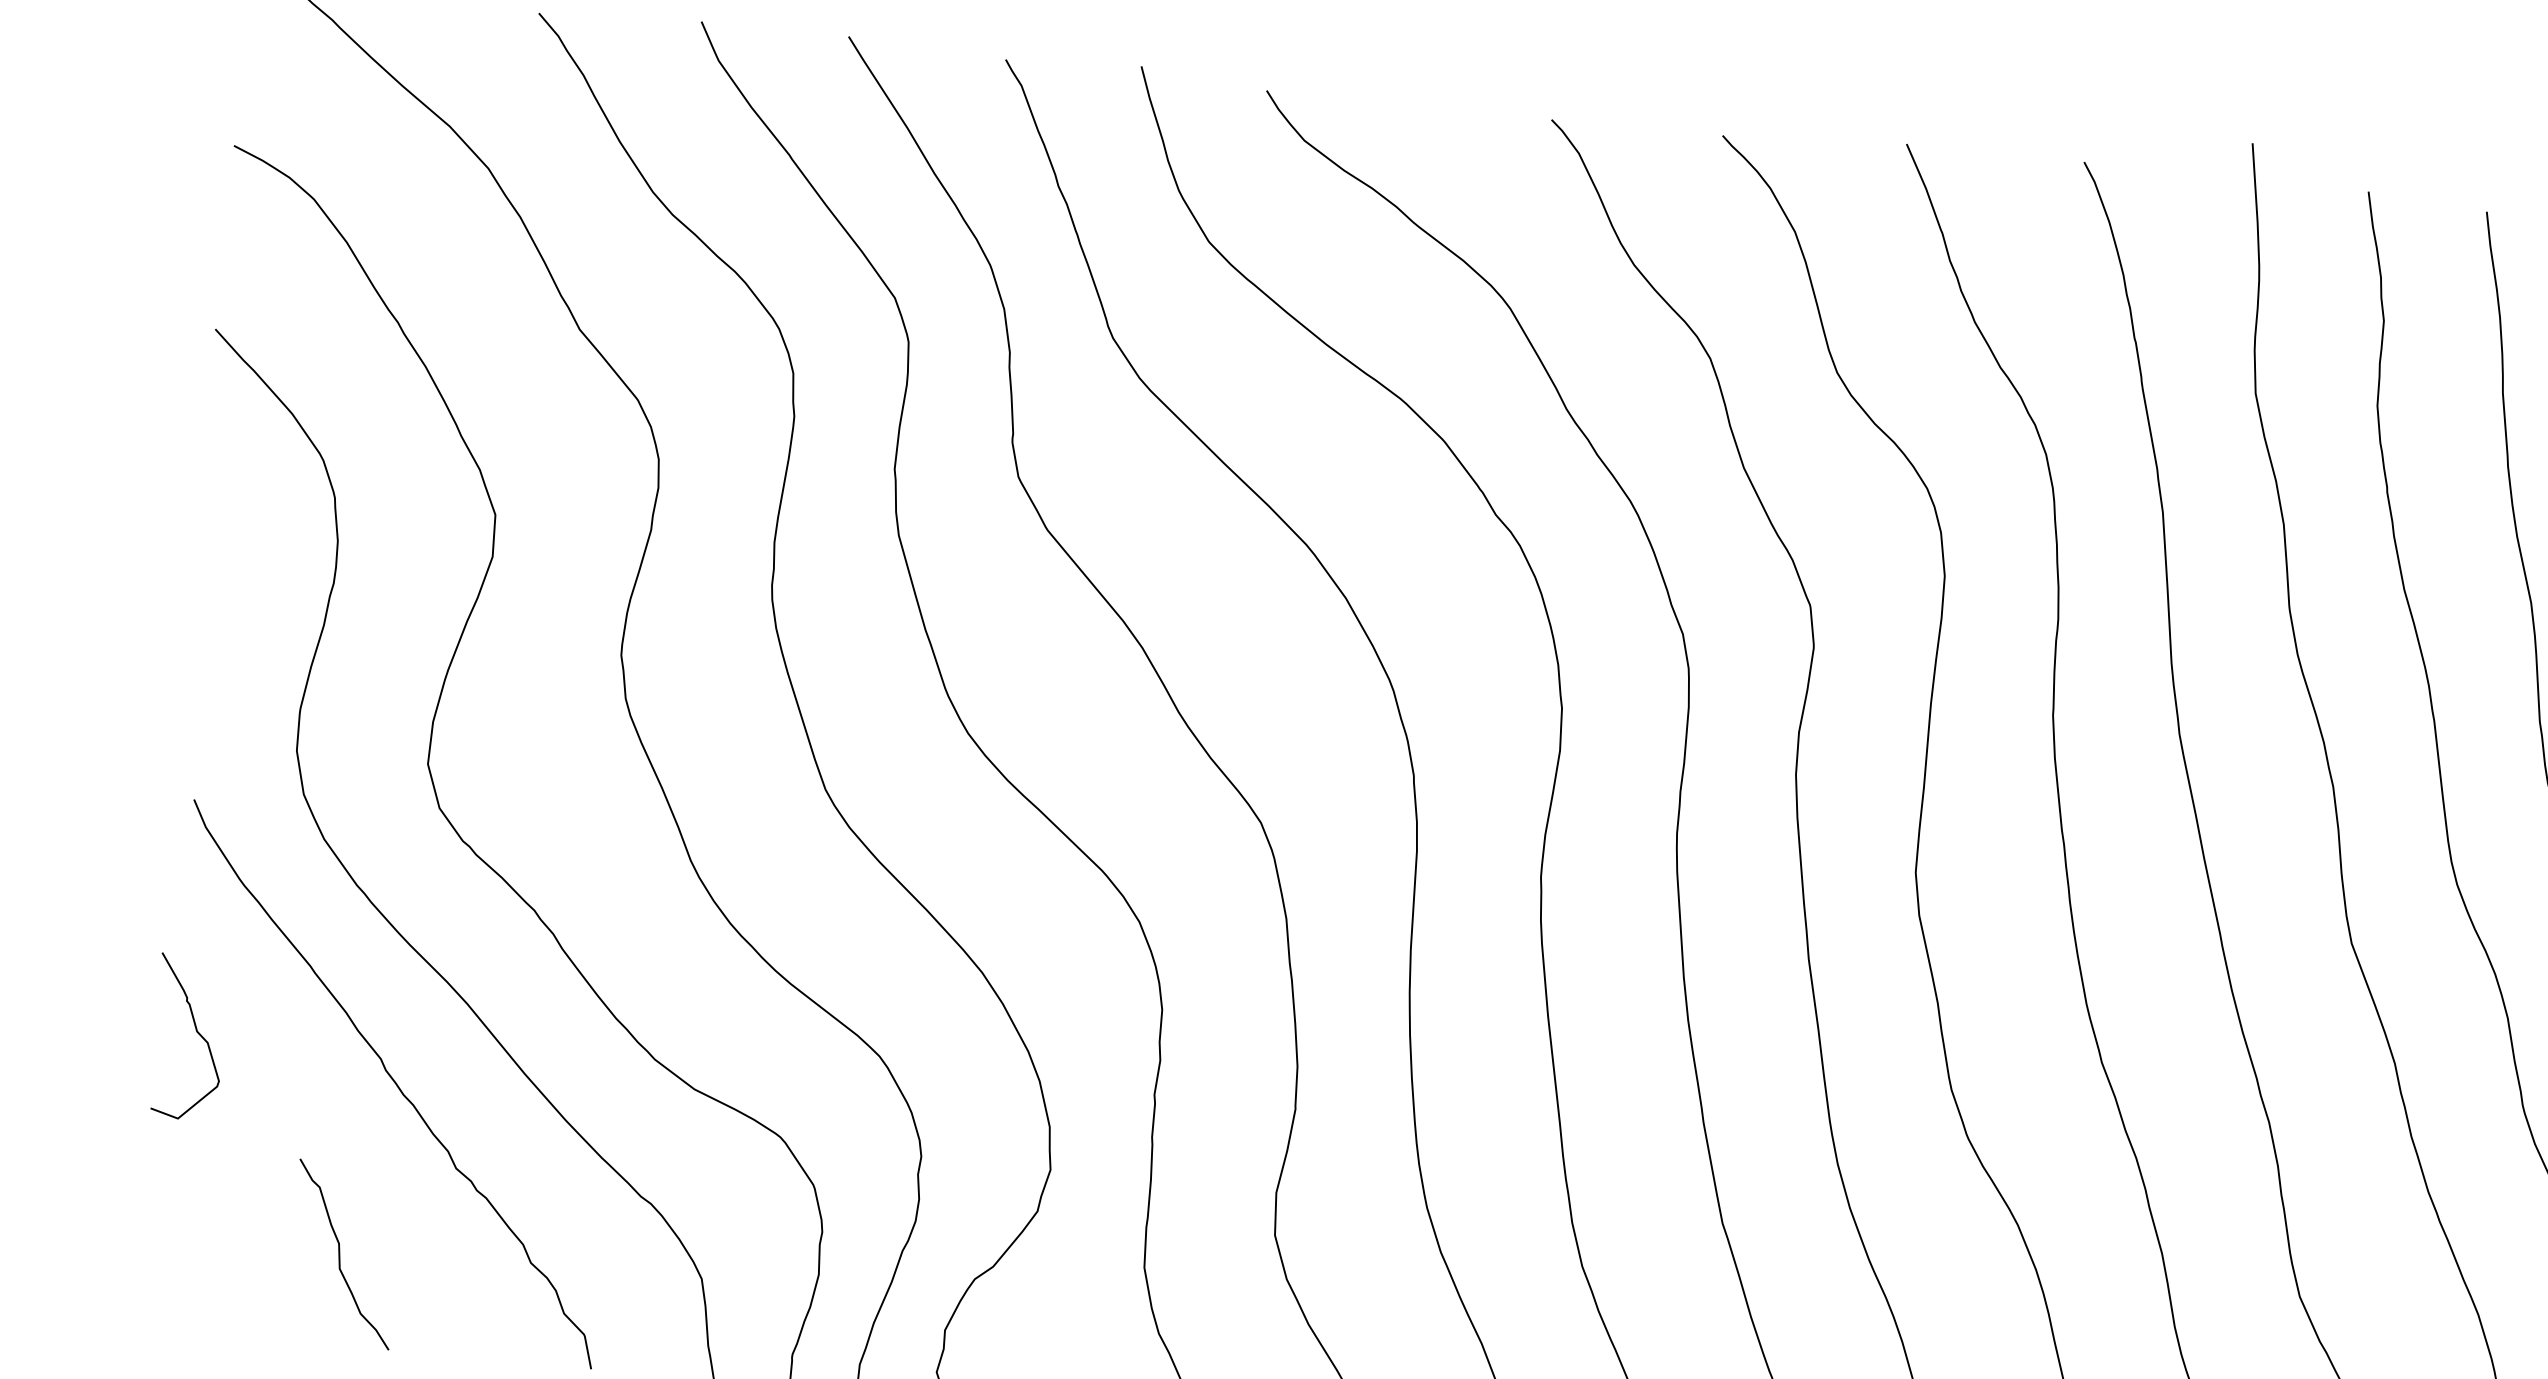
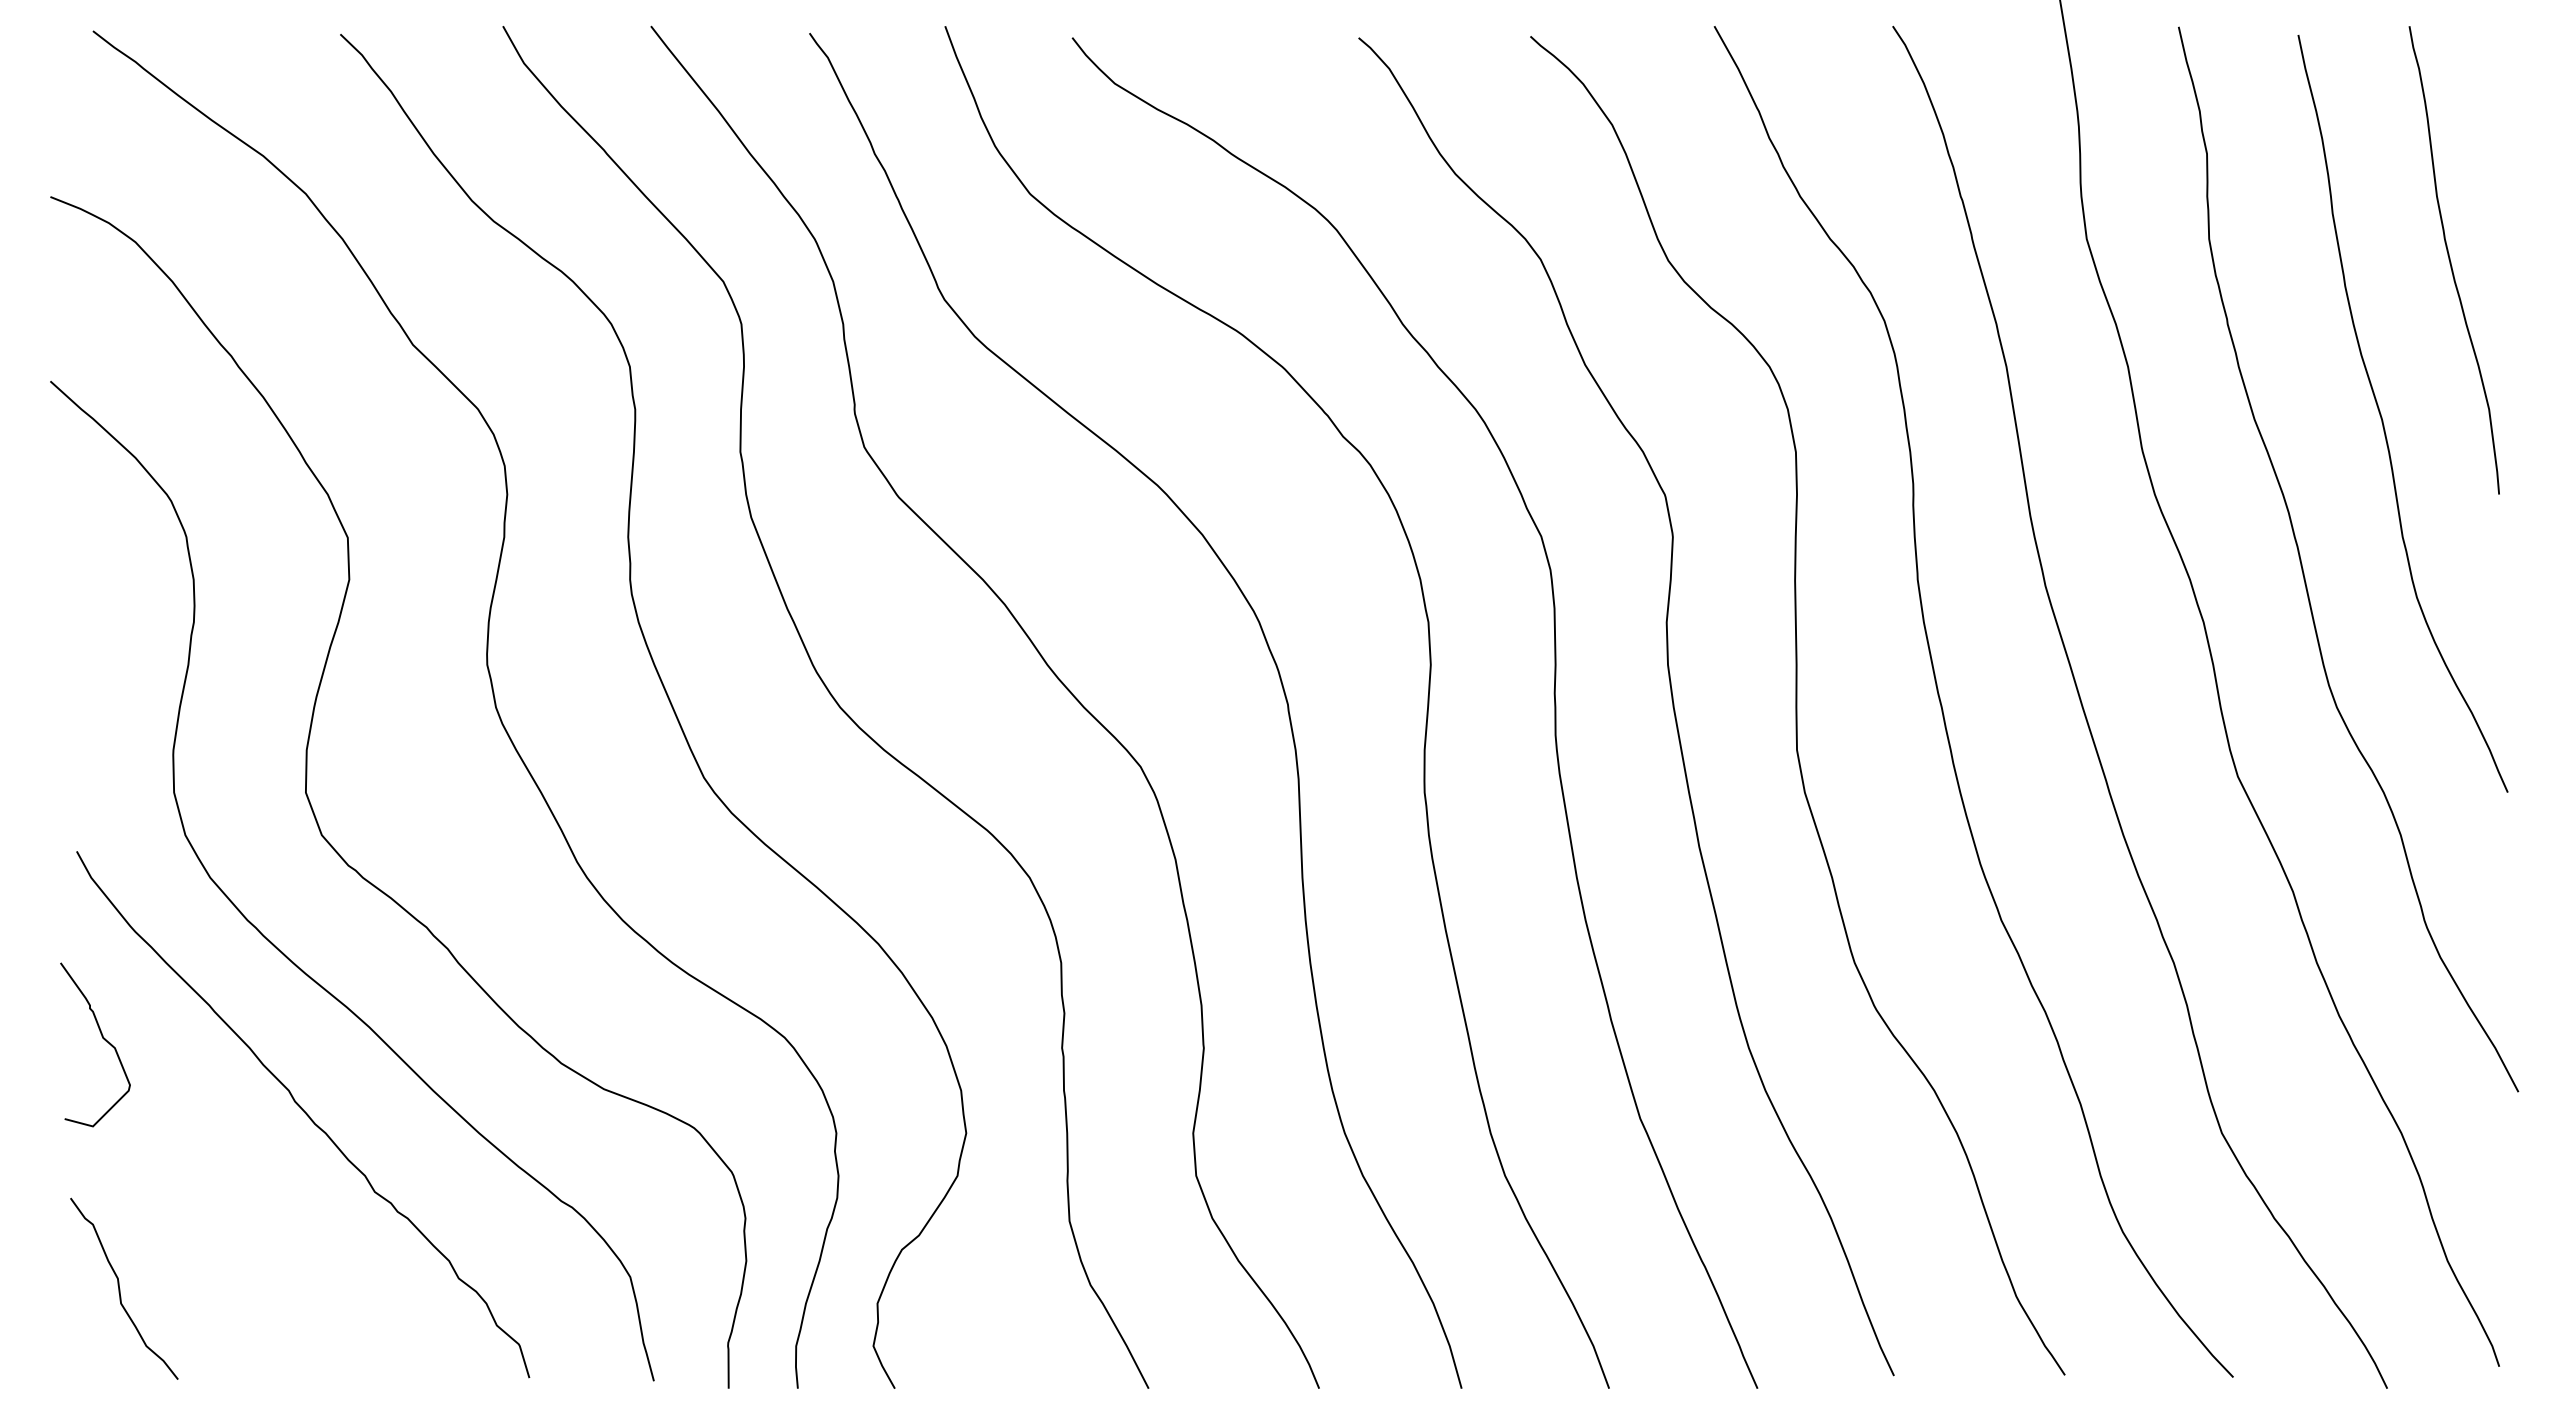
curve: (196, 1032) -> (102, 1038), moved
curve: (340, 1253) -> (120, 1288), moved

